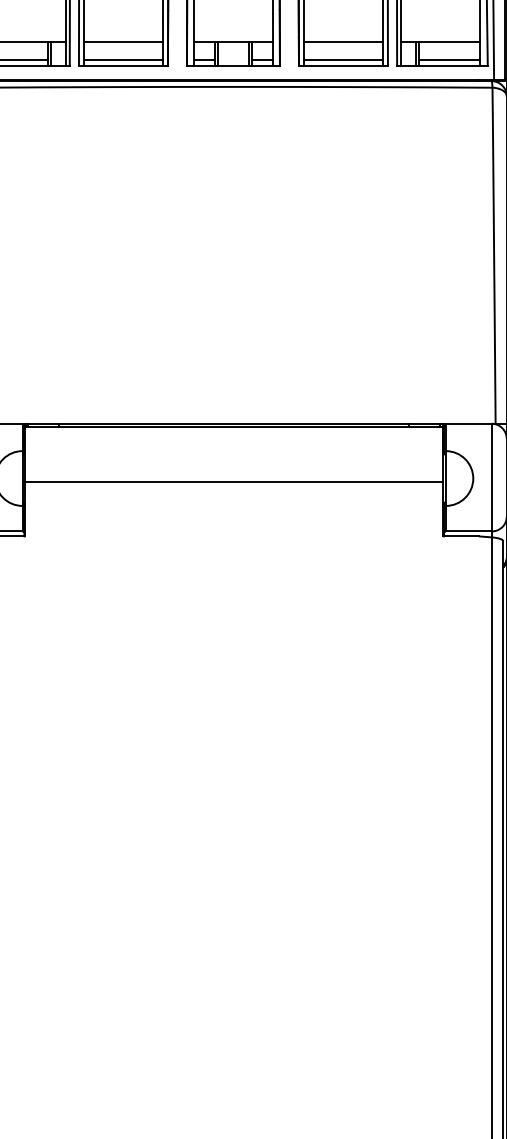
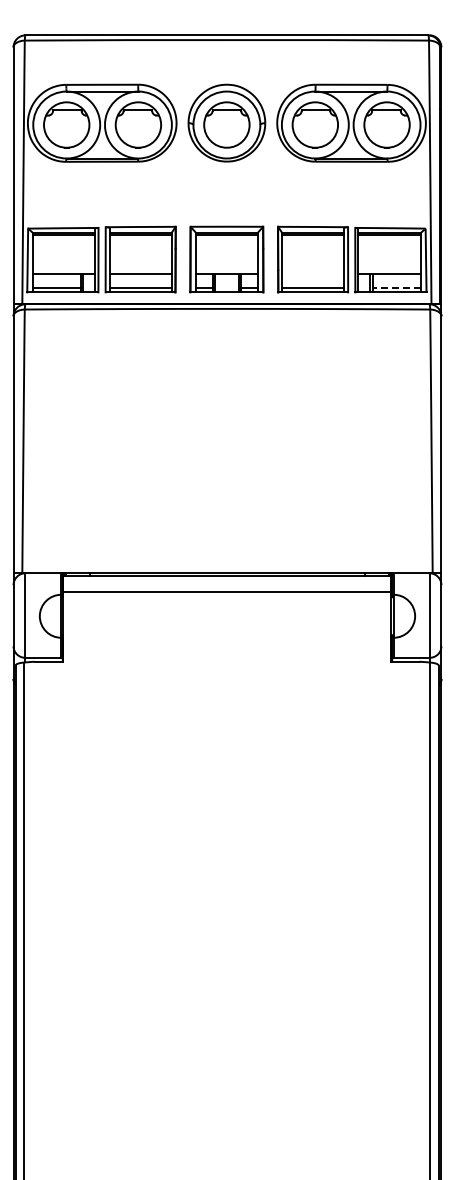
line: (342, 41) -> (312, 273), removed
line: (449, 59) -> (396, 287), solid -> dashed
line: (234, 481) -> (227, 591), moved

